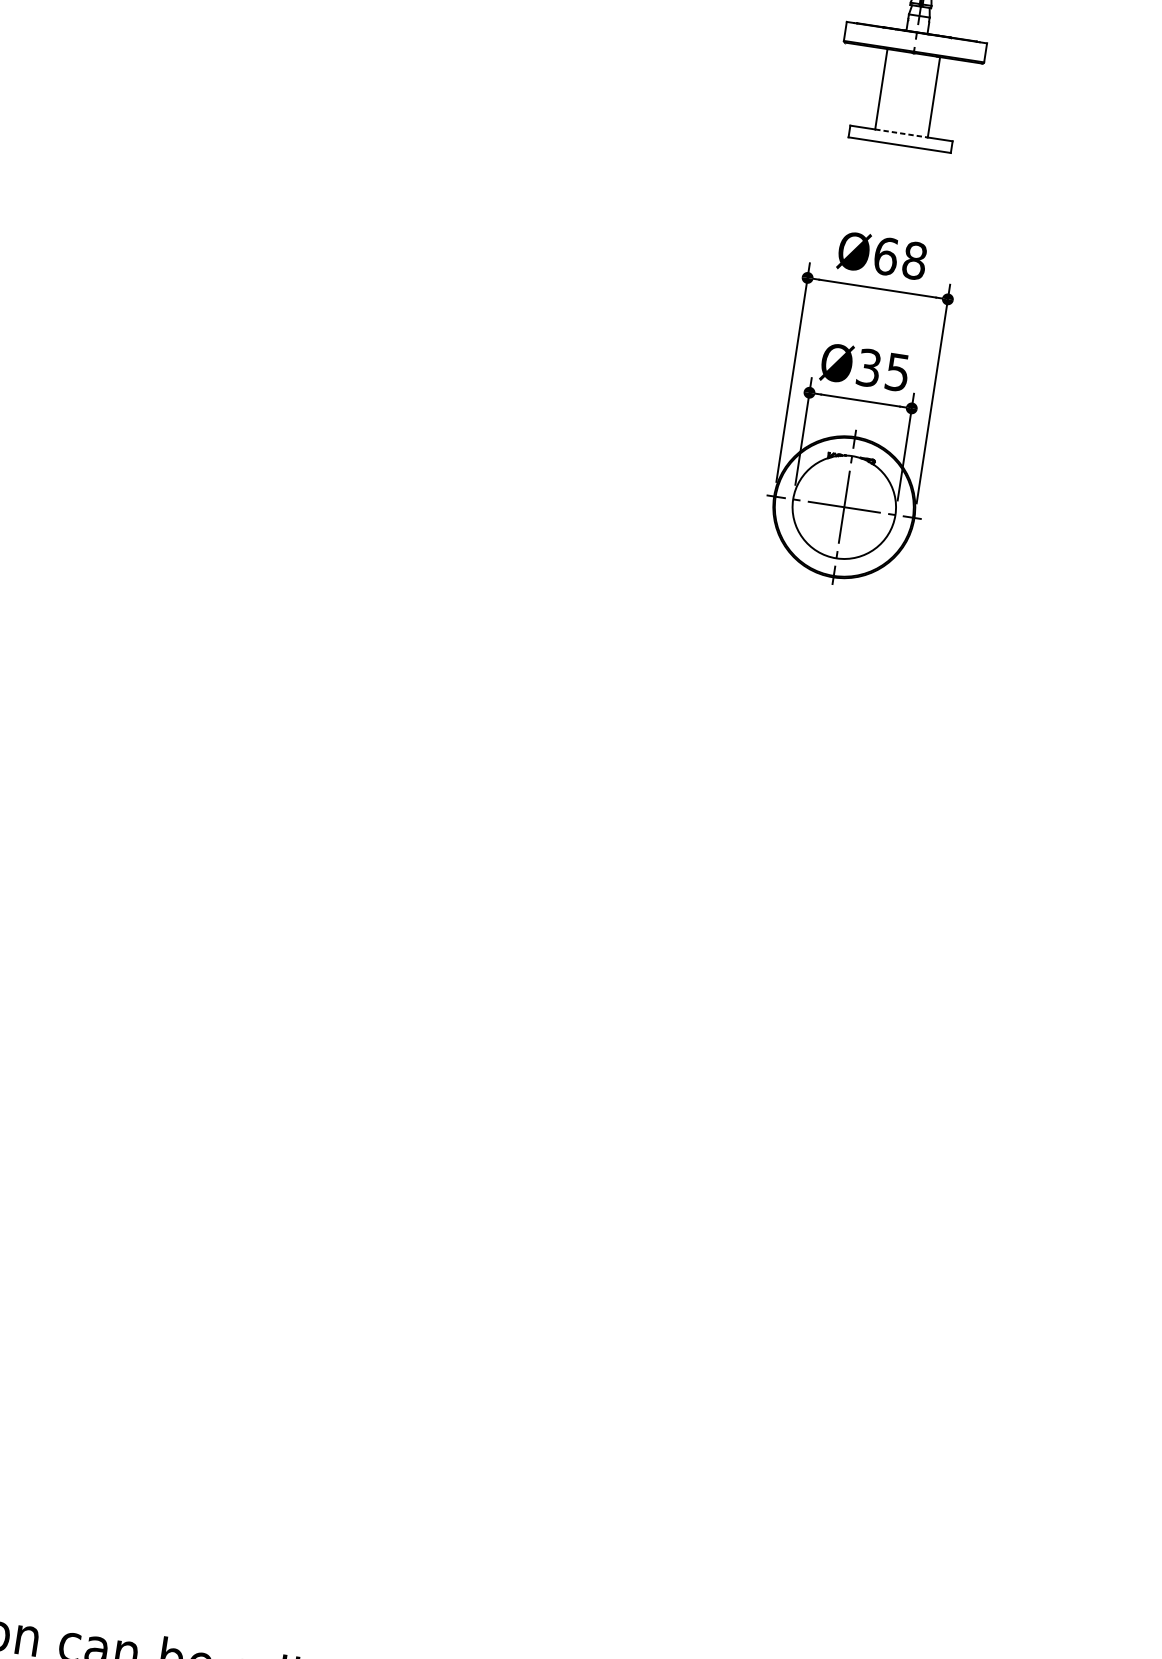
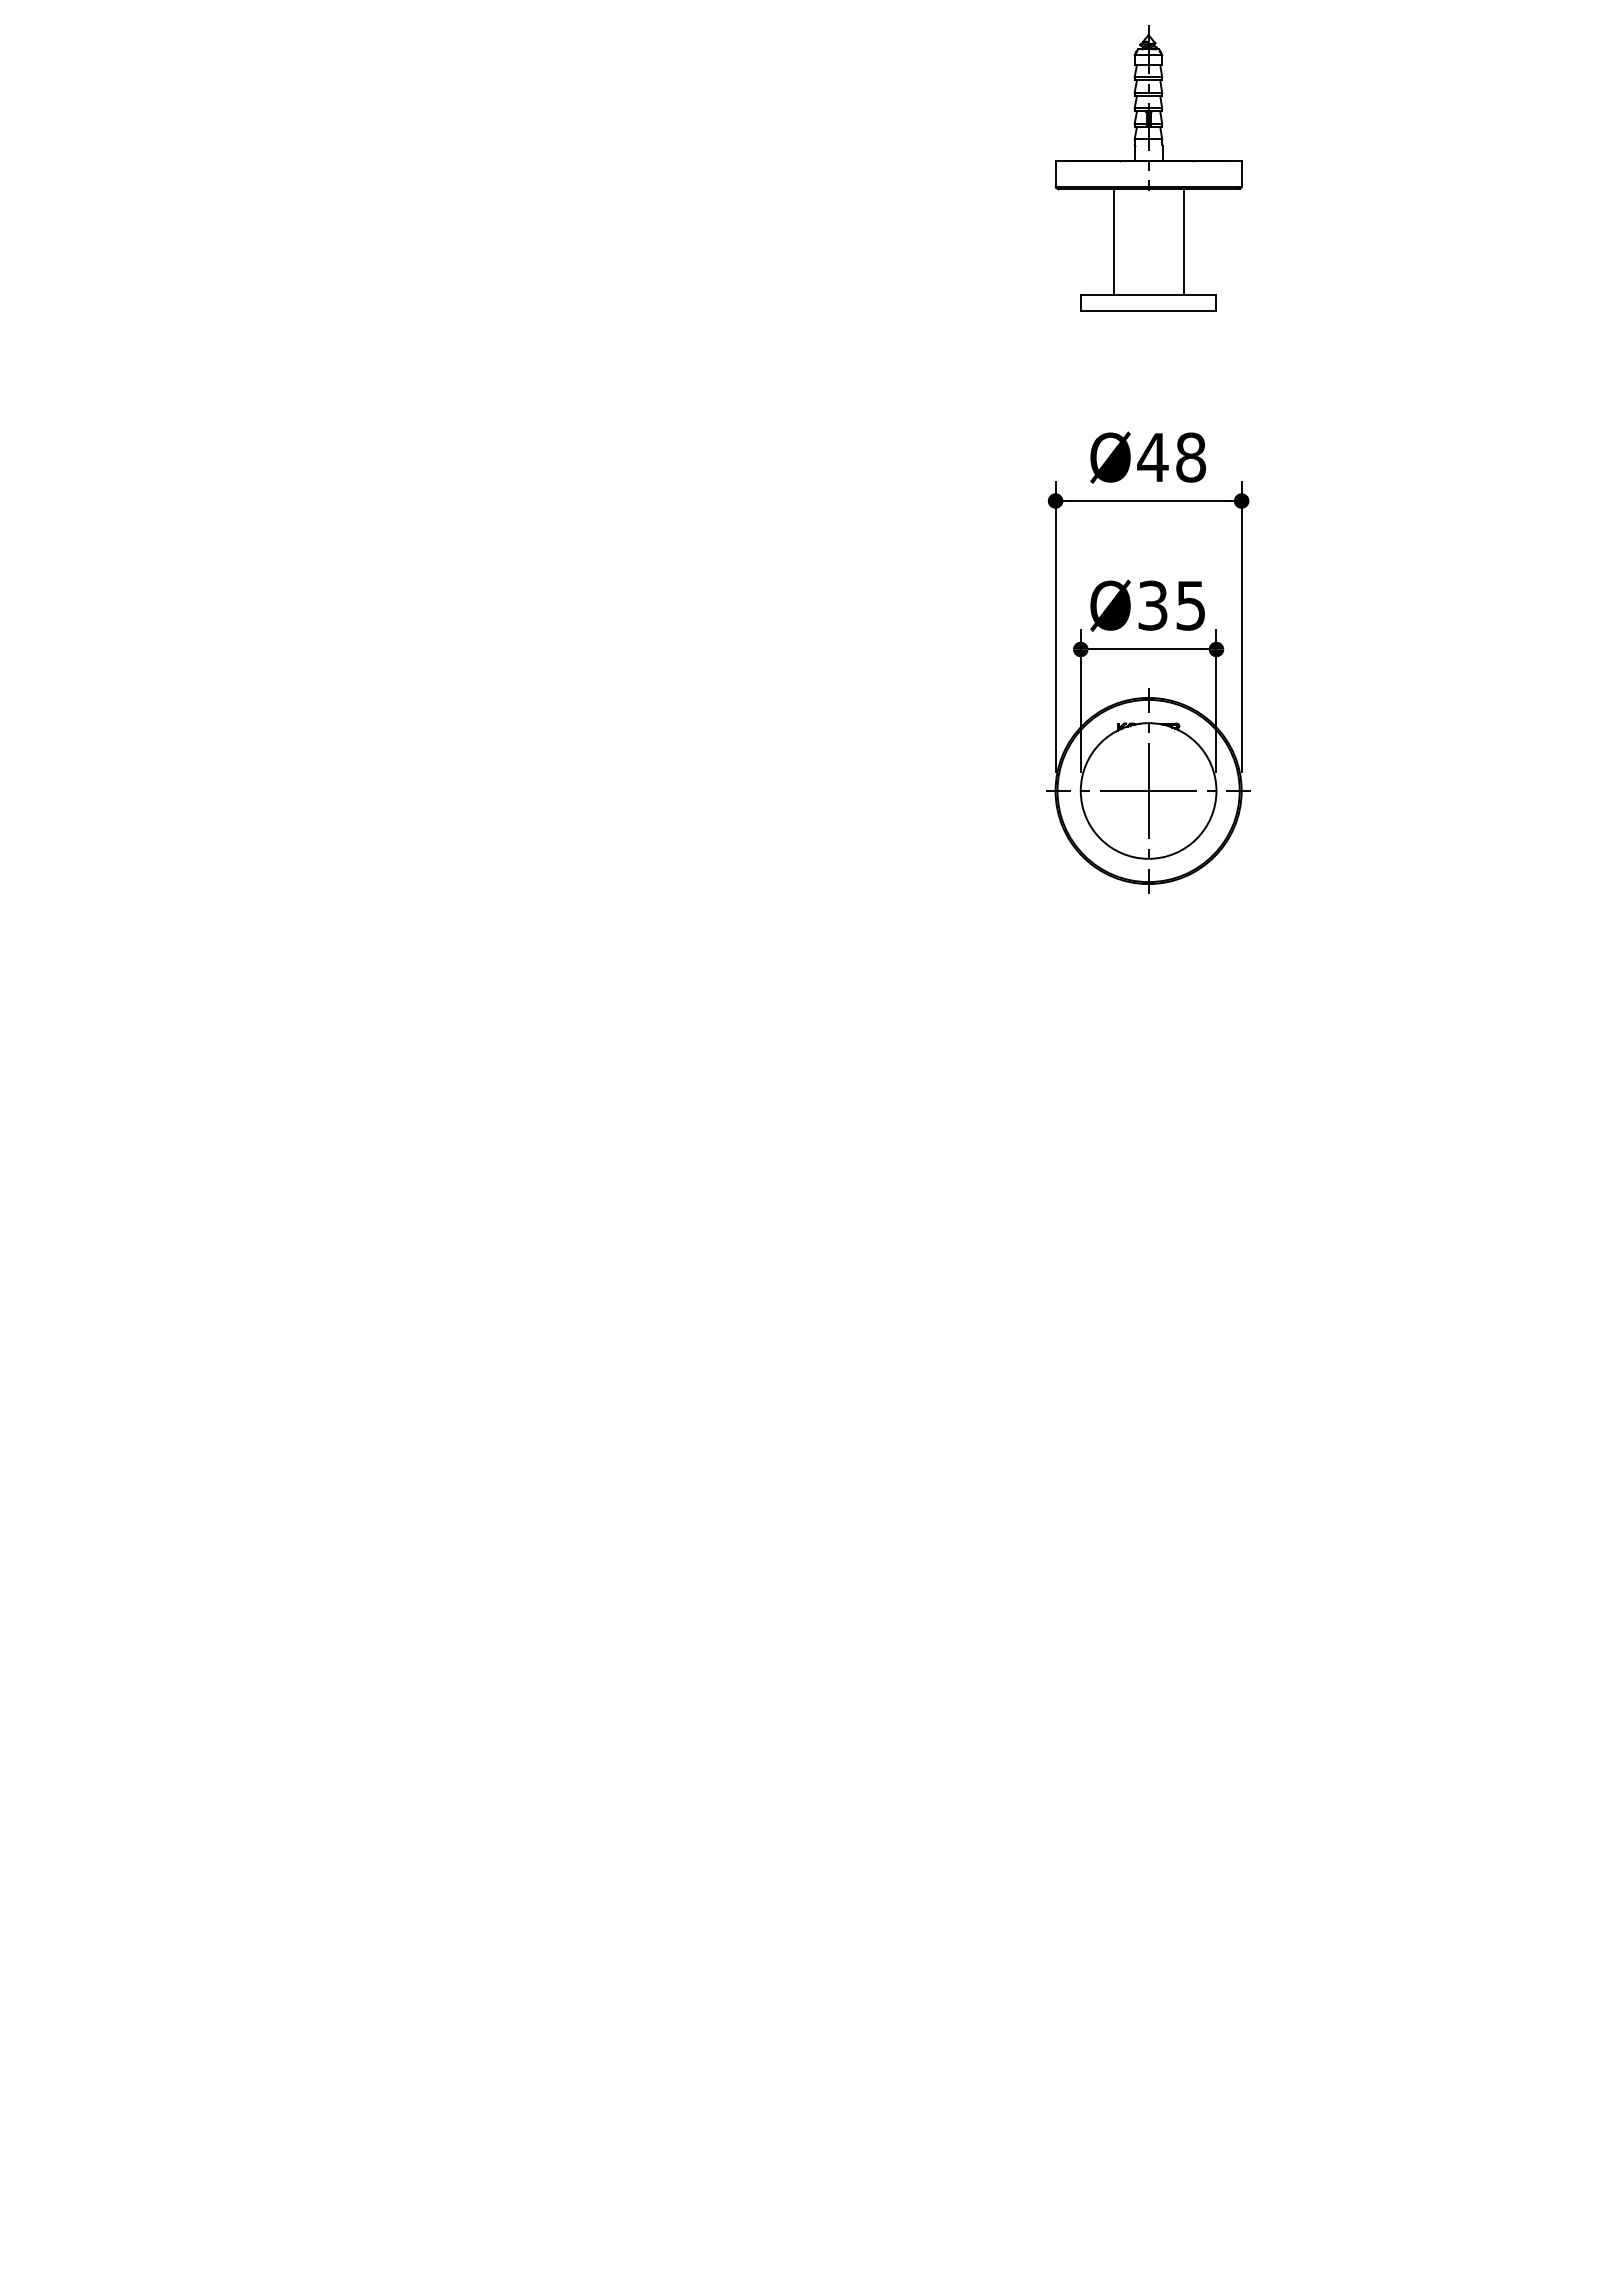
line: (901, 133) -> (1148, 295), dashed -> solid
text: (885, 256) -> (1152, 457), Ø68 -> Ø48

